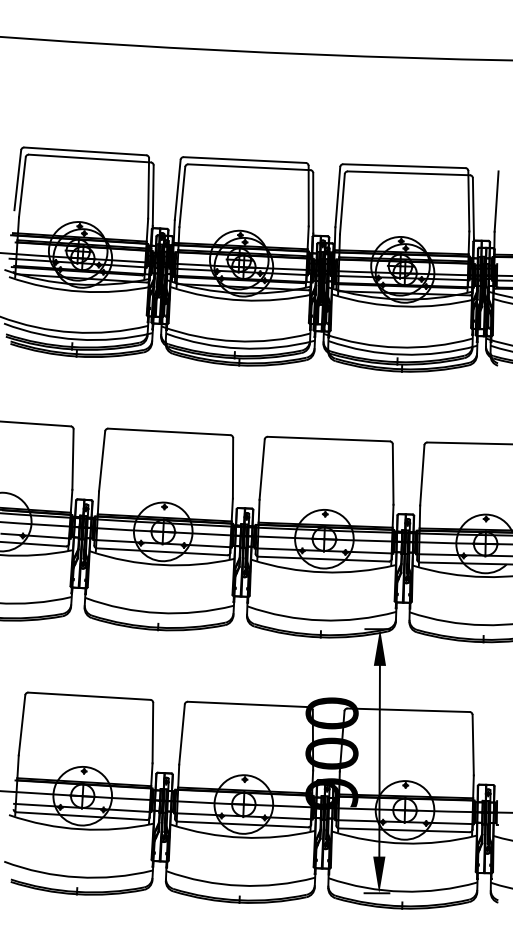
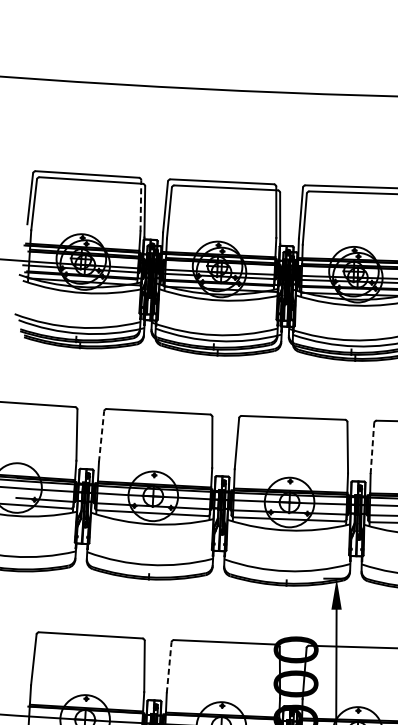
line: (148, 187) -> (140, 205), solid -> dashed
line: (102, 460) -> (101, 435), solid -> dashed
line: (422, 474) -> (372, 447), solid -> dashed
line: (182, 734) -> (169, 667), solid -> dashed

